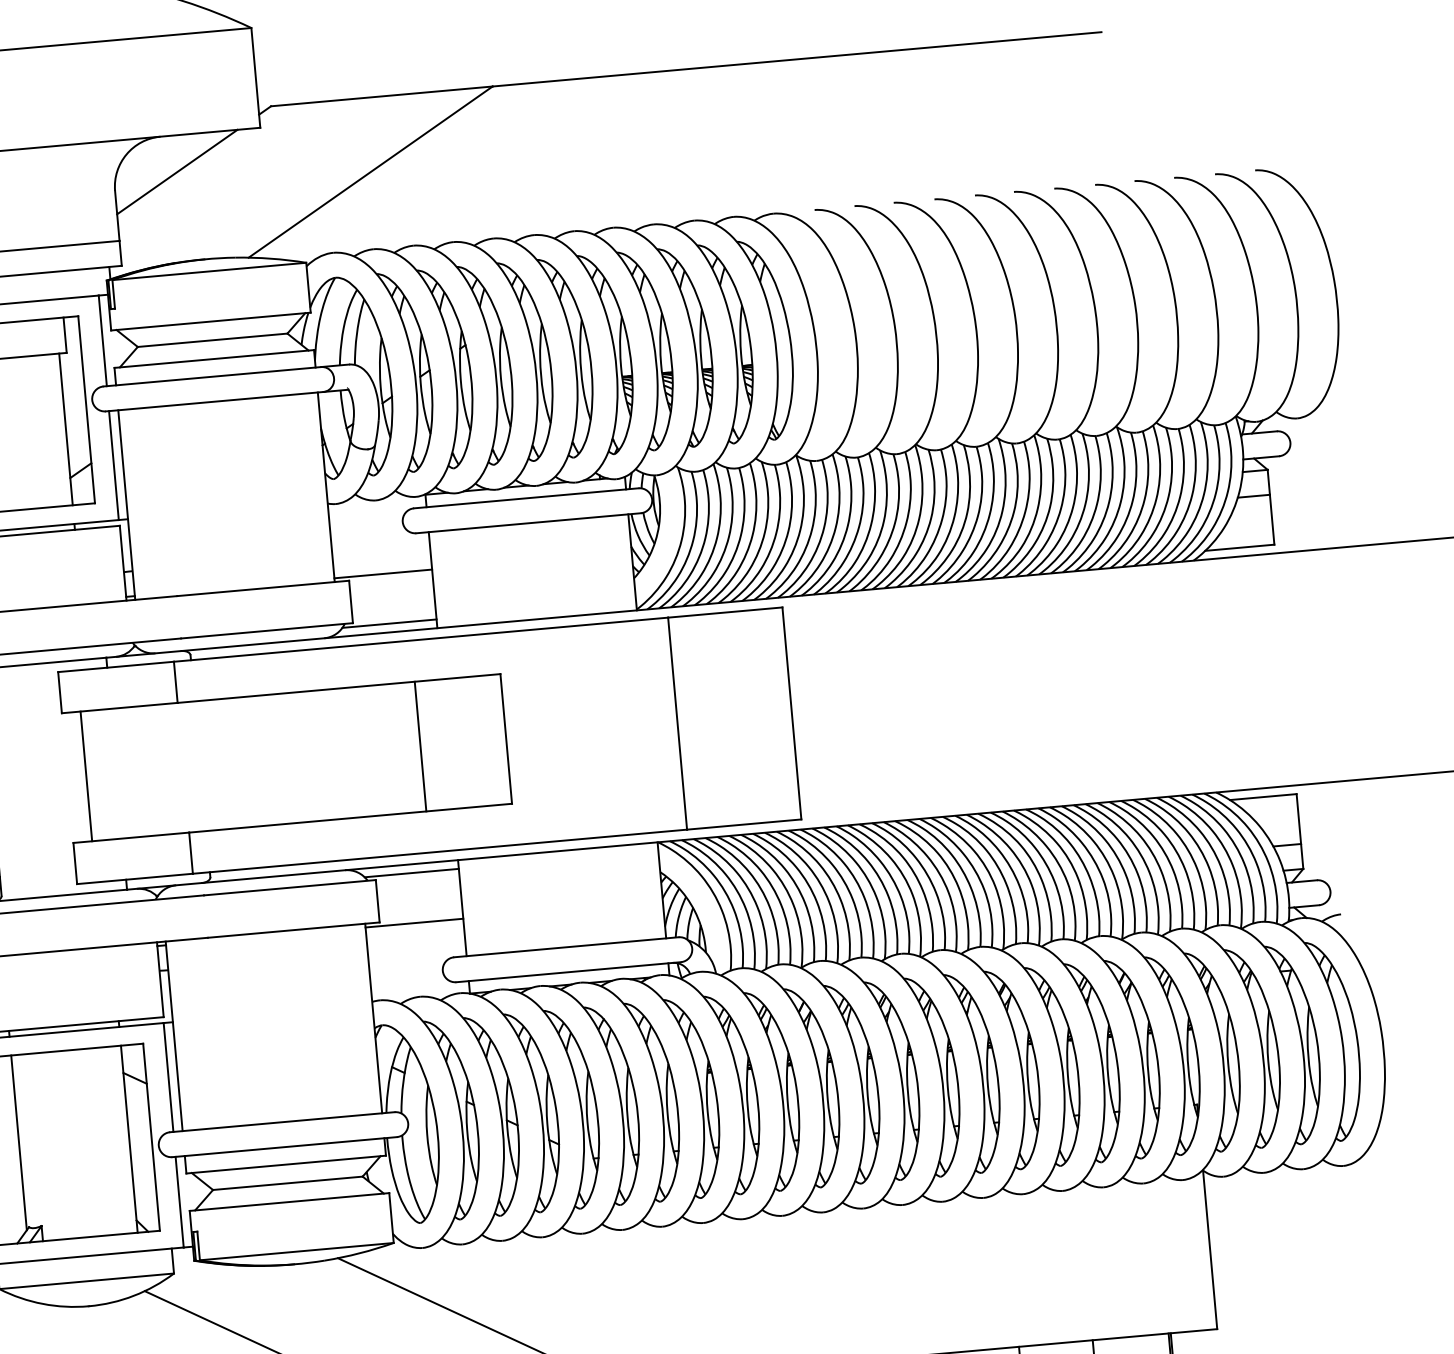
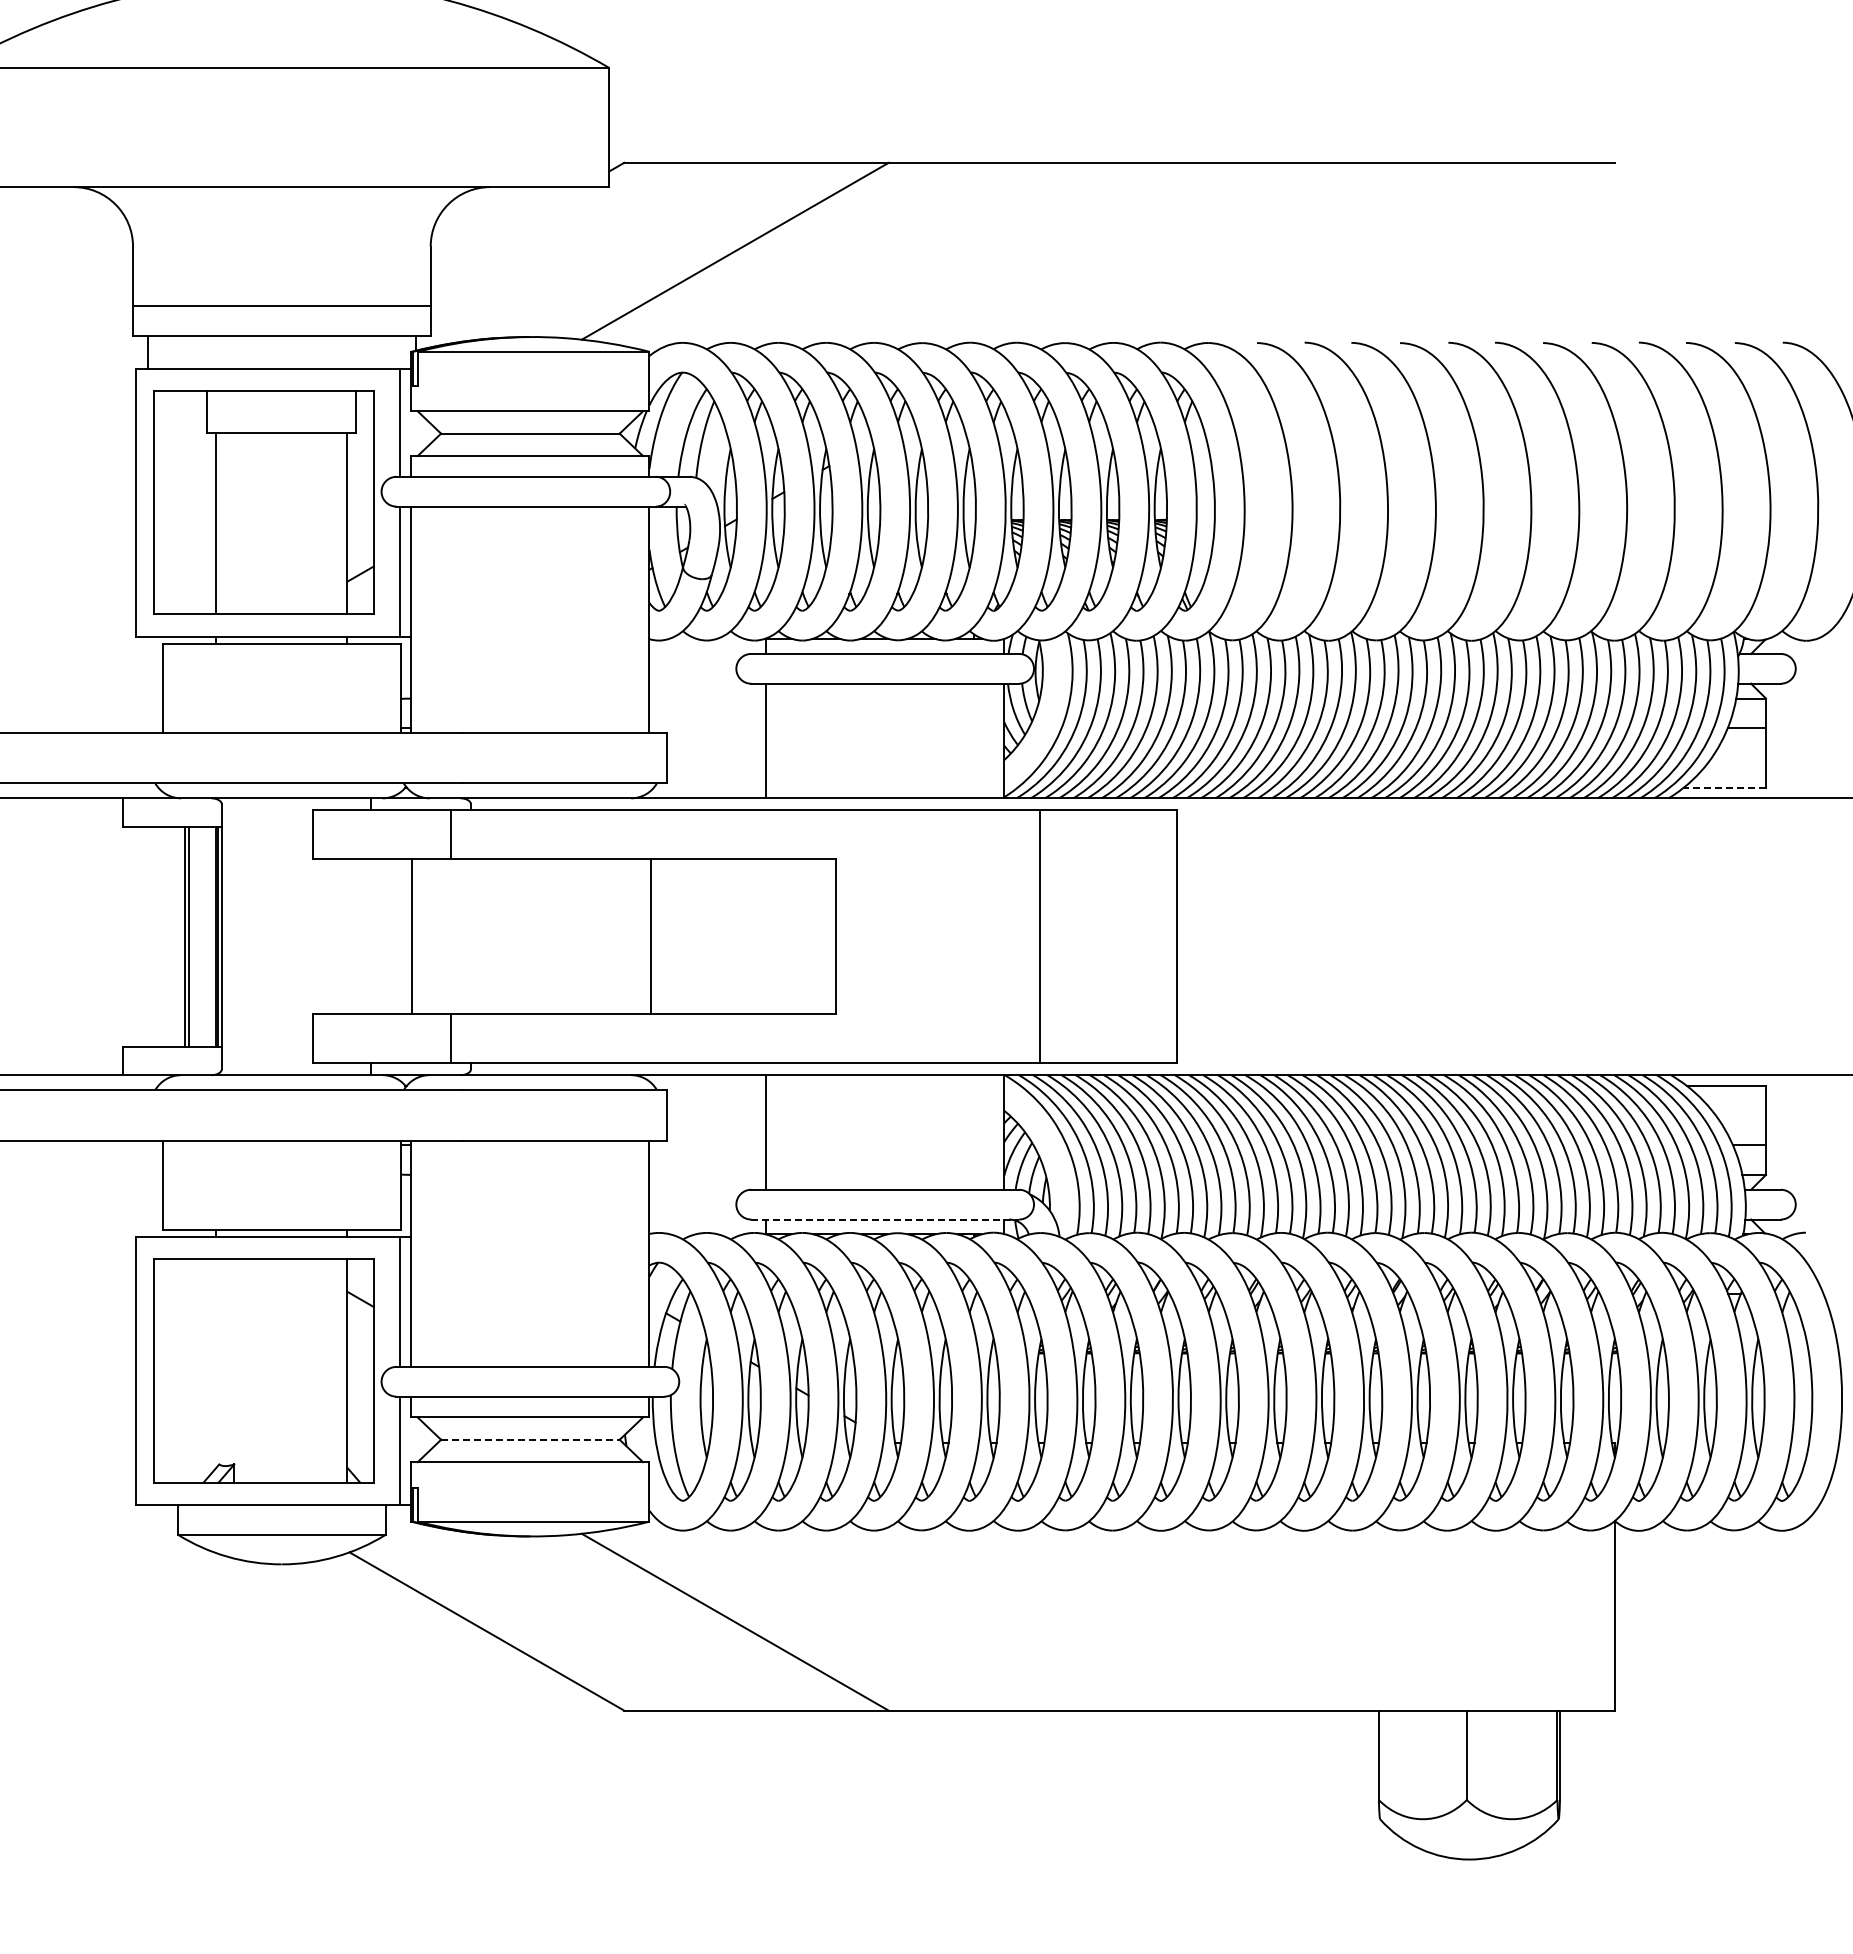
line: (177, 171) -> (506, 230), removed
line: (1239, 547) -> (1724, 787), solid -> dashed
line: (383, 574) -> (707, 728), removed
line: (389, 623) -> (709, 787), removed
line: (420, 746) -> (650, 936), moved
line: (86, 776) -> (411, 936), moved
line: (411, 873) -> (709, 1085), removed
line: (414, 923) -> (707, 1145), removed
line: (568, 972) -> (885, 1219), solid -> dashed
line: (19, 1142) -> (216, 1363), removed
line: (287, 1183) -> (530, 1439), solid -> dashed

